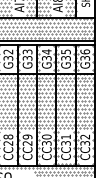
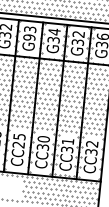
text: (65, 51) -> (78, 33), G35 -> G32
text: (27, 57) -> (29, 36), G33 -> G93
text: (27, 136) -> (19, 136), CC29 -> CC25

